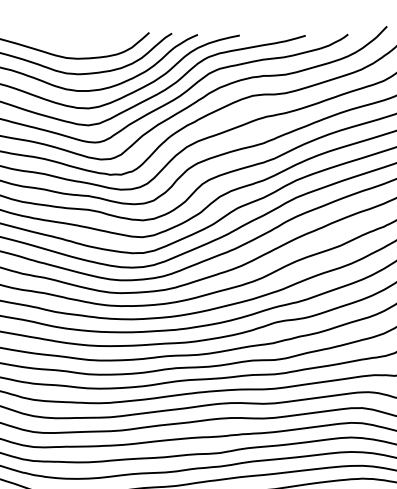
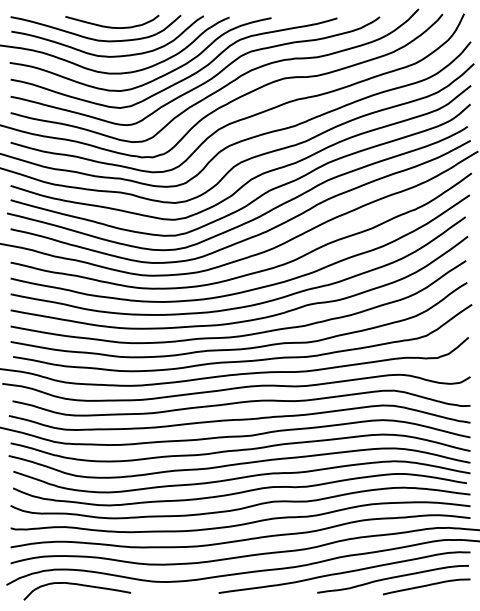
curve: (80, 43) -> (112, 26), added

